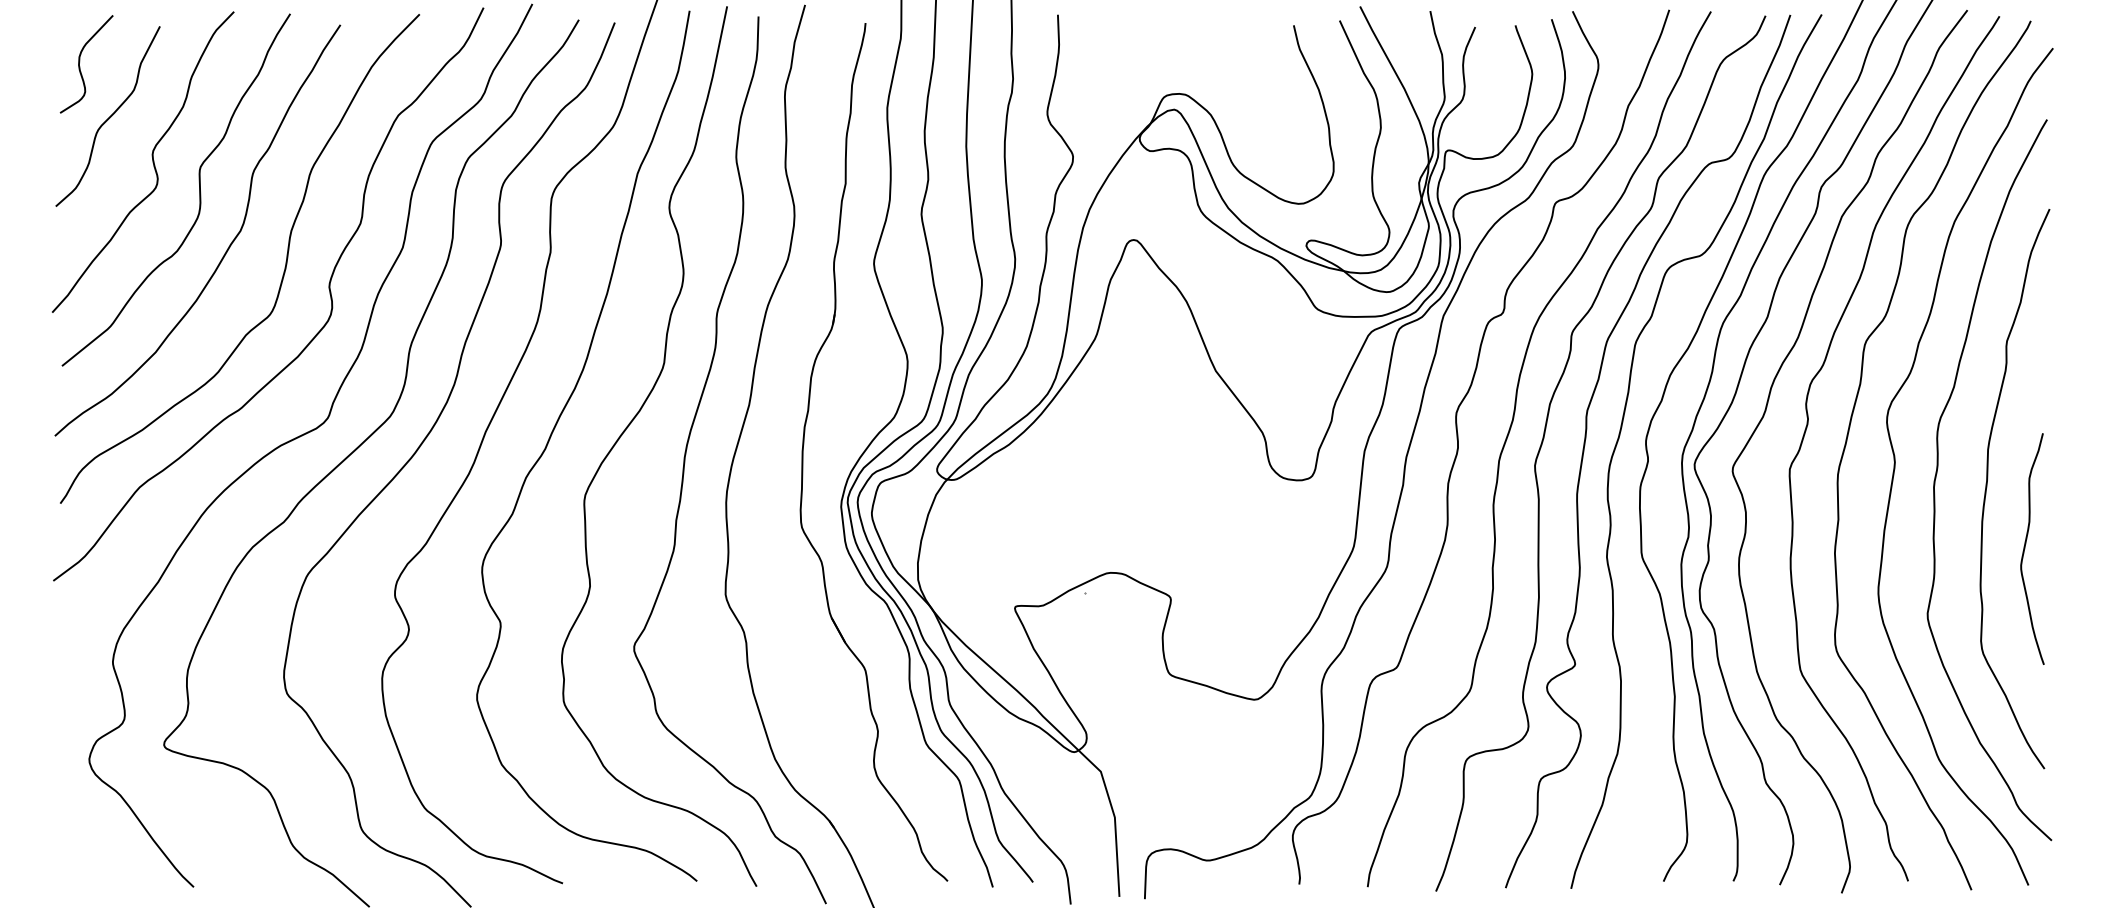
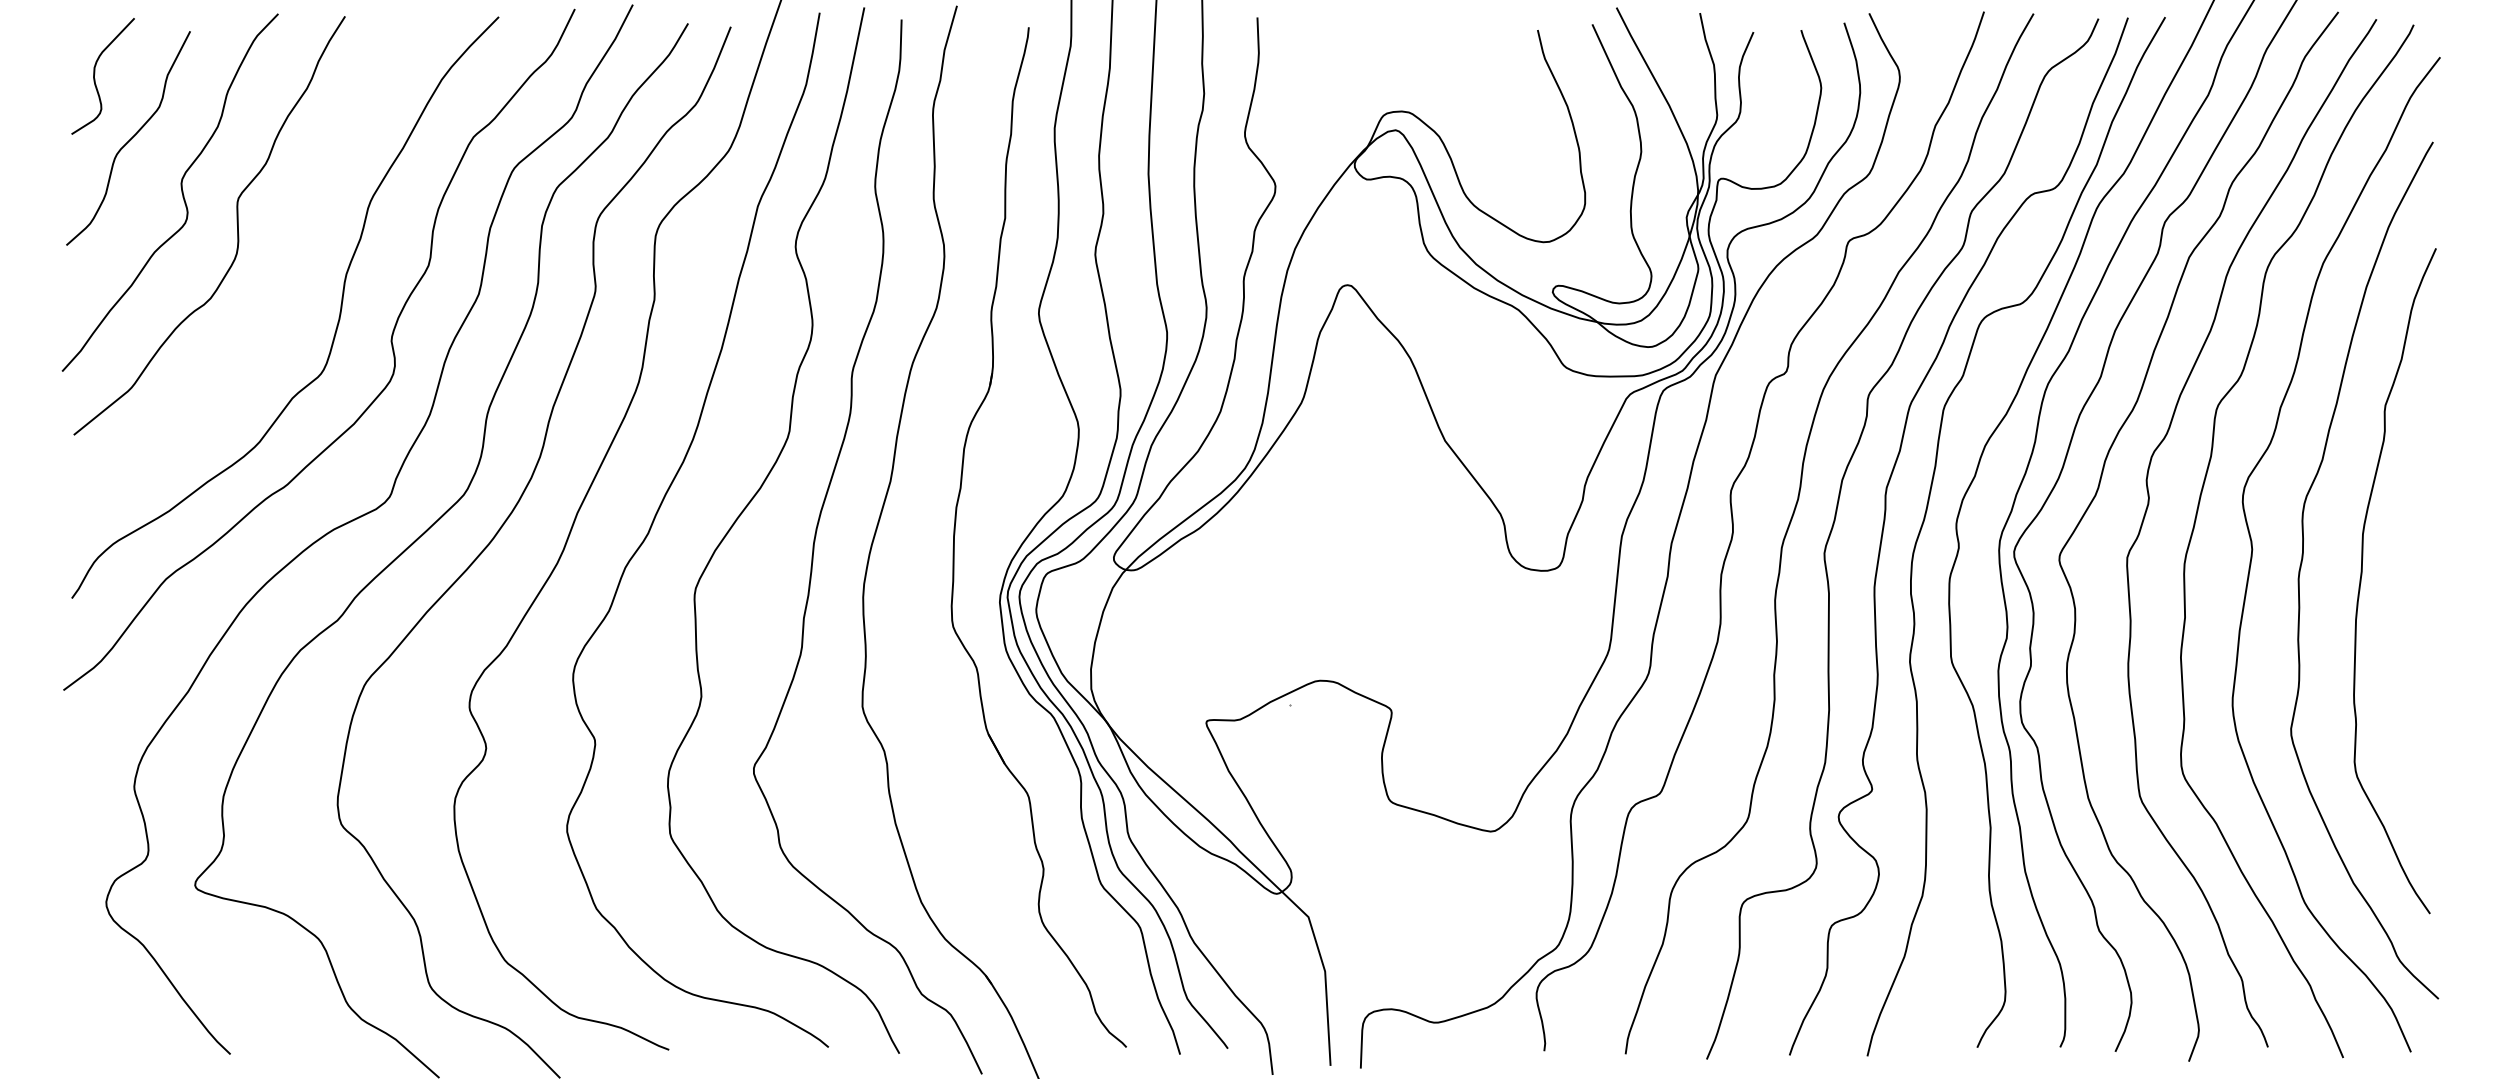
curve: (228, 247) -> (271, 293), removed
curve: (2025, 547) -> (2407, 650), removed

